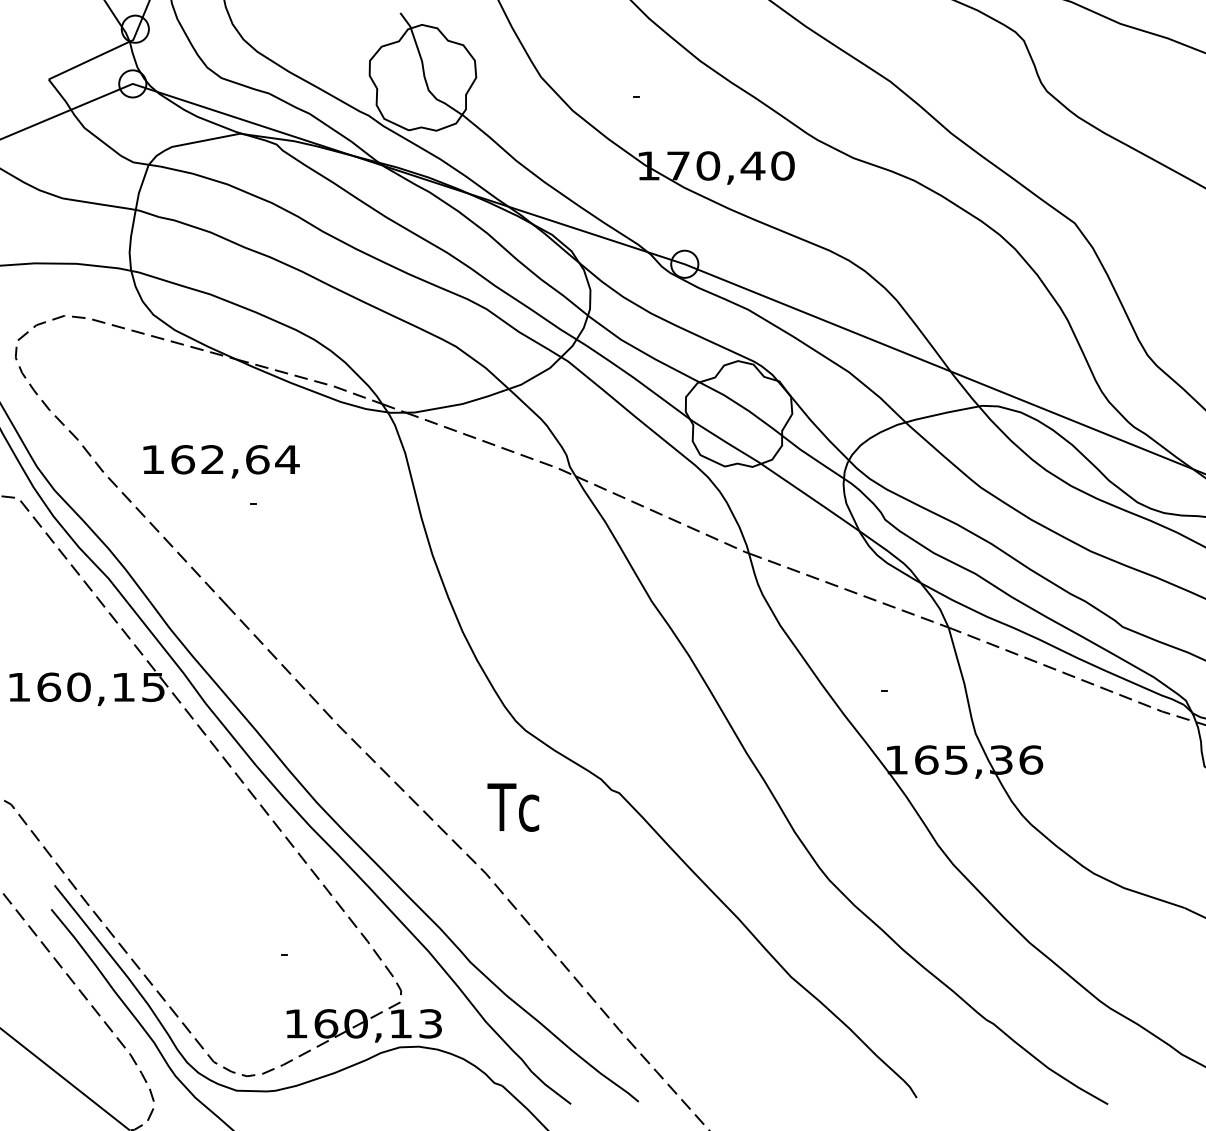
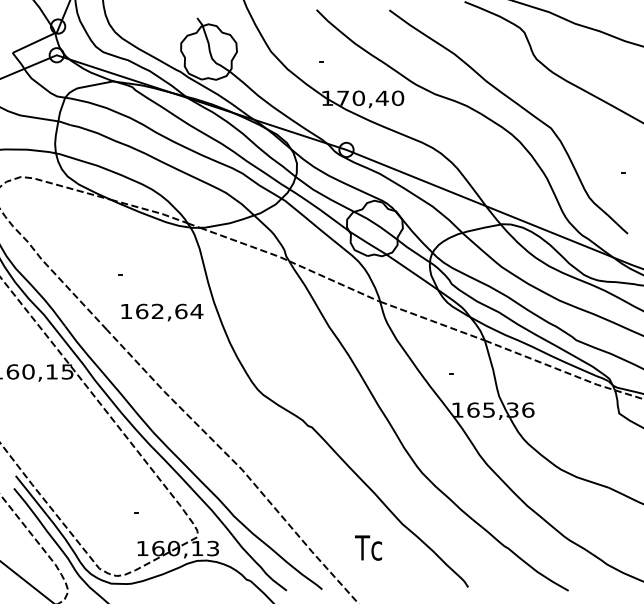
text: (221, 461) -> (162, 312), moved
text: (513, 806) -> (368, 547), moved

